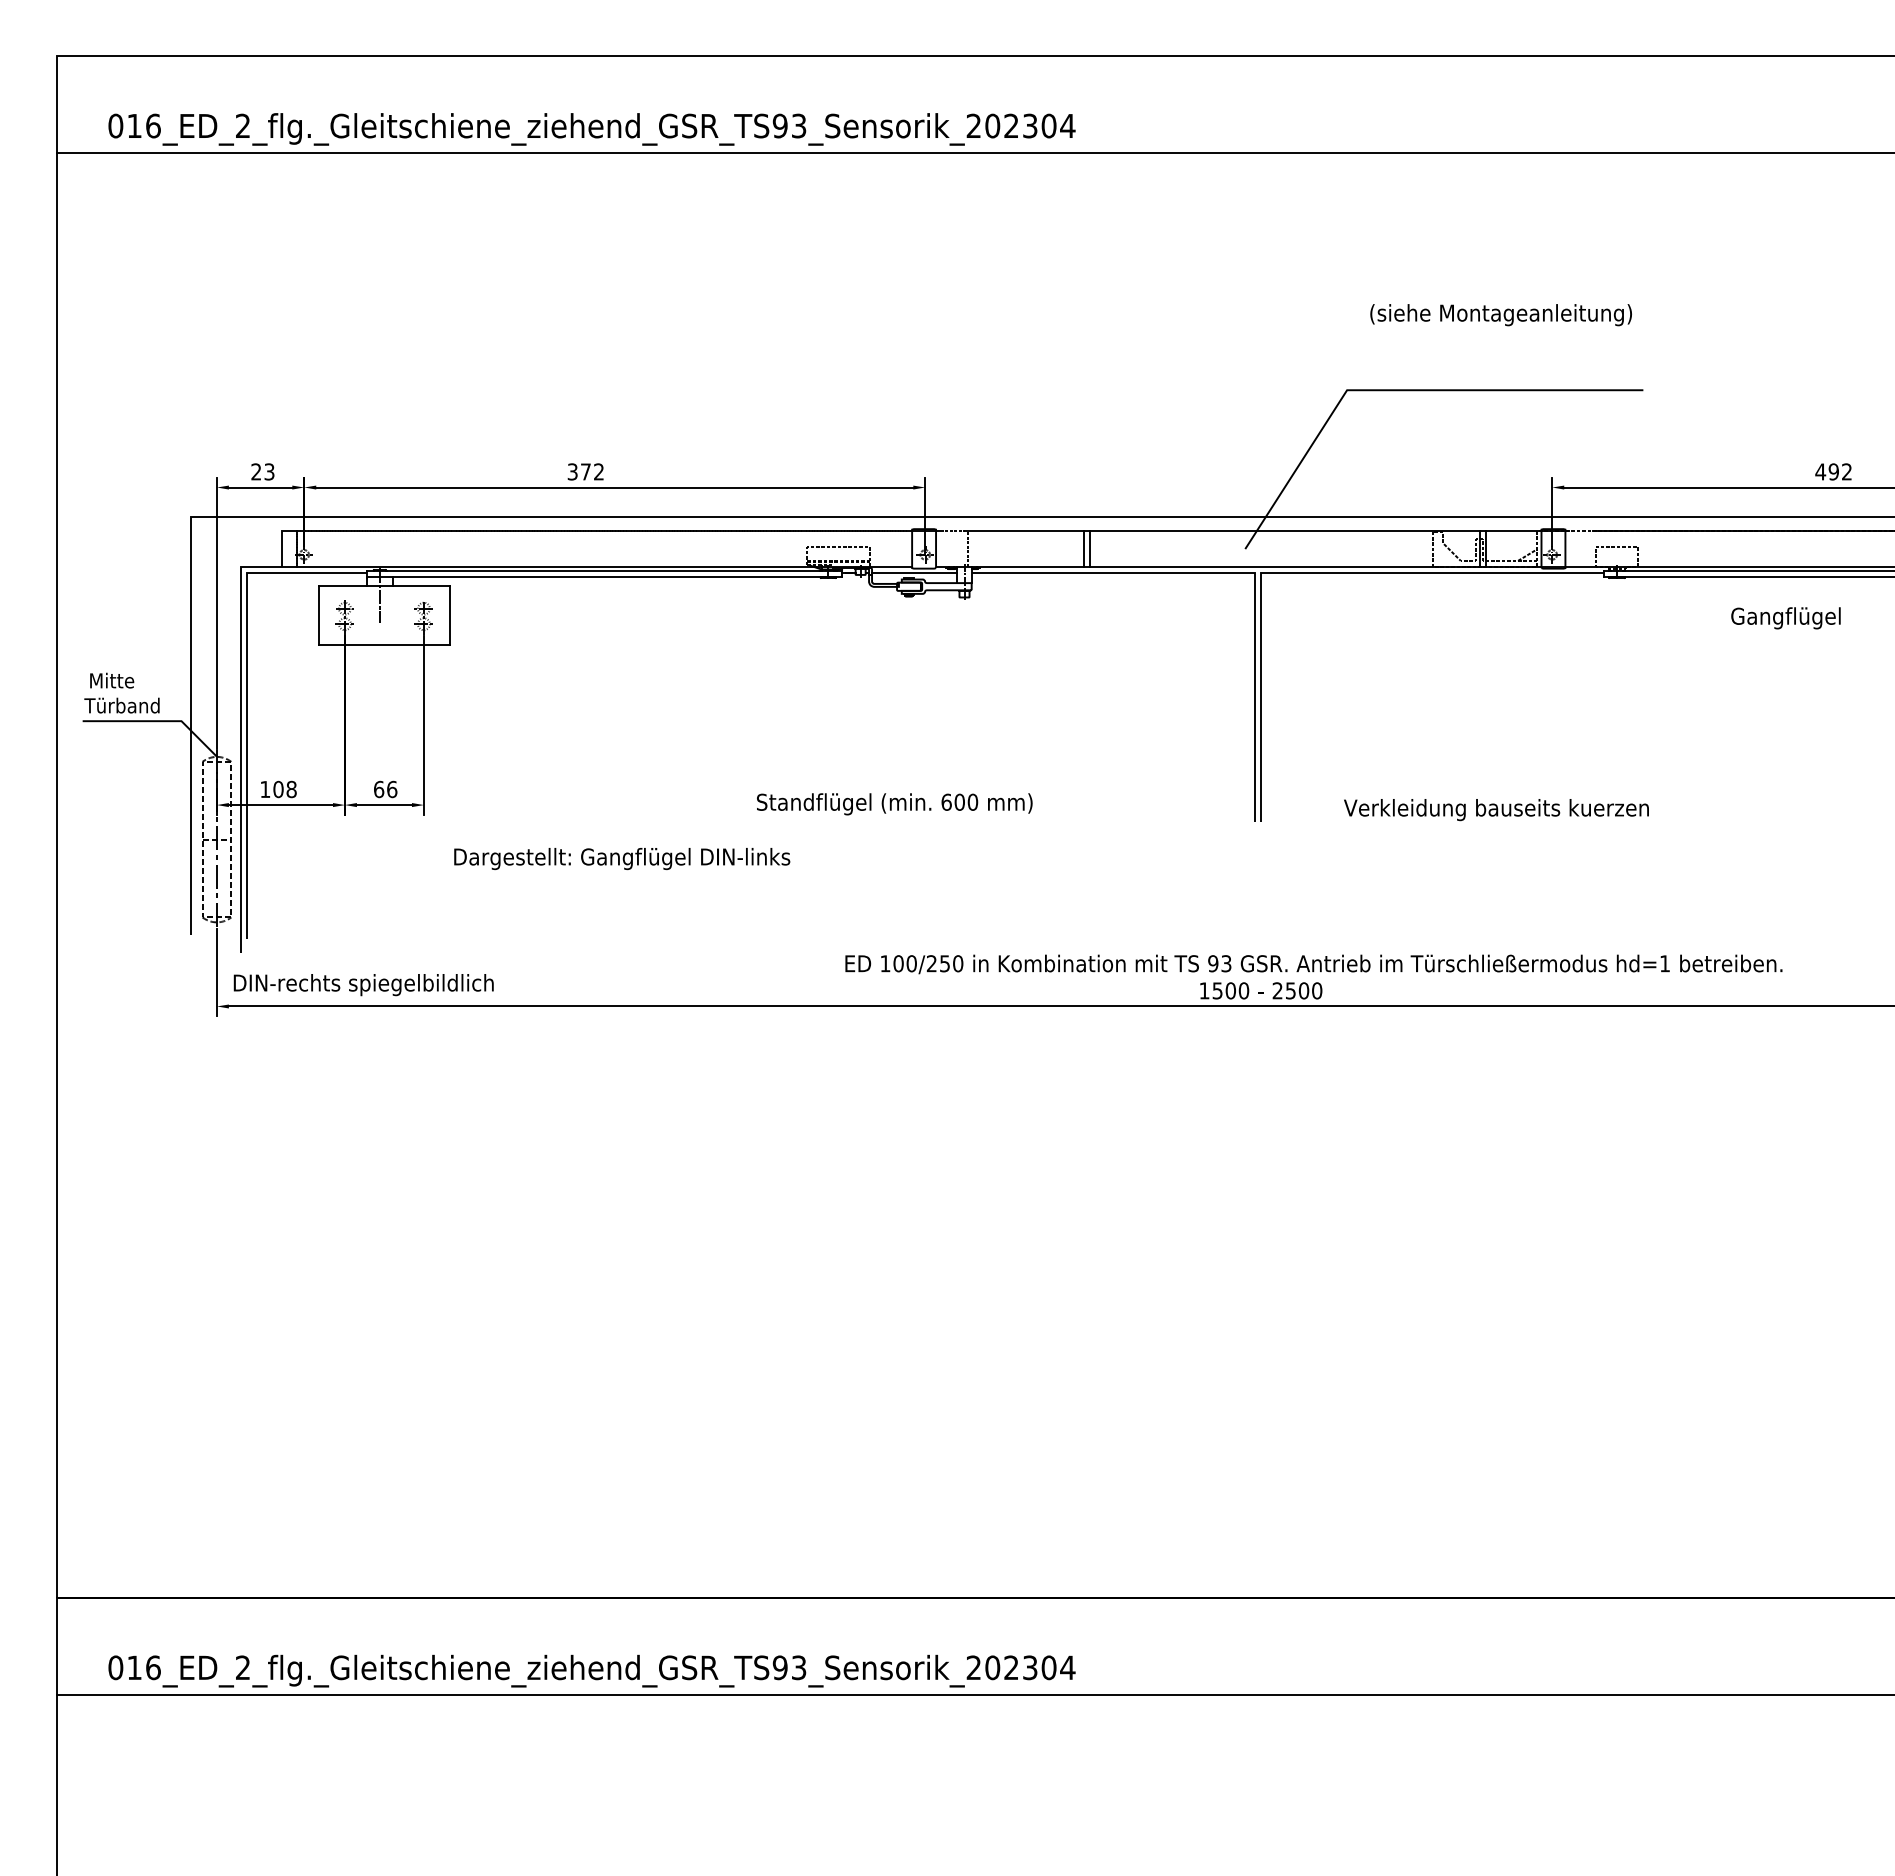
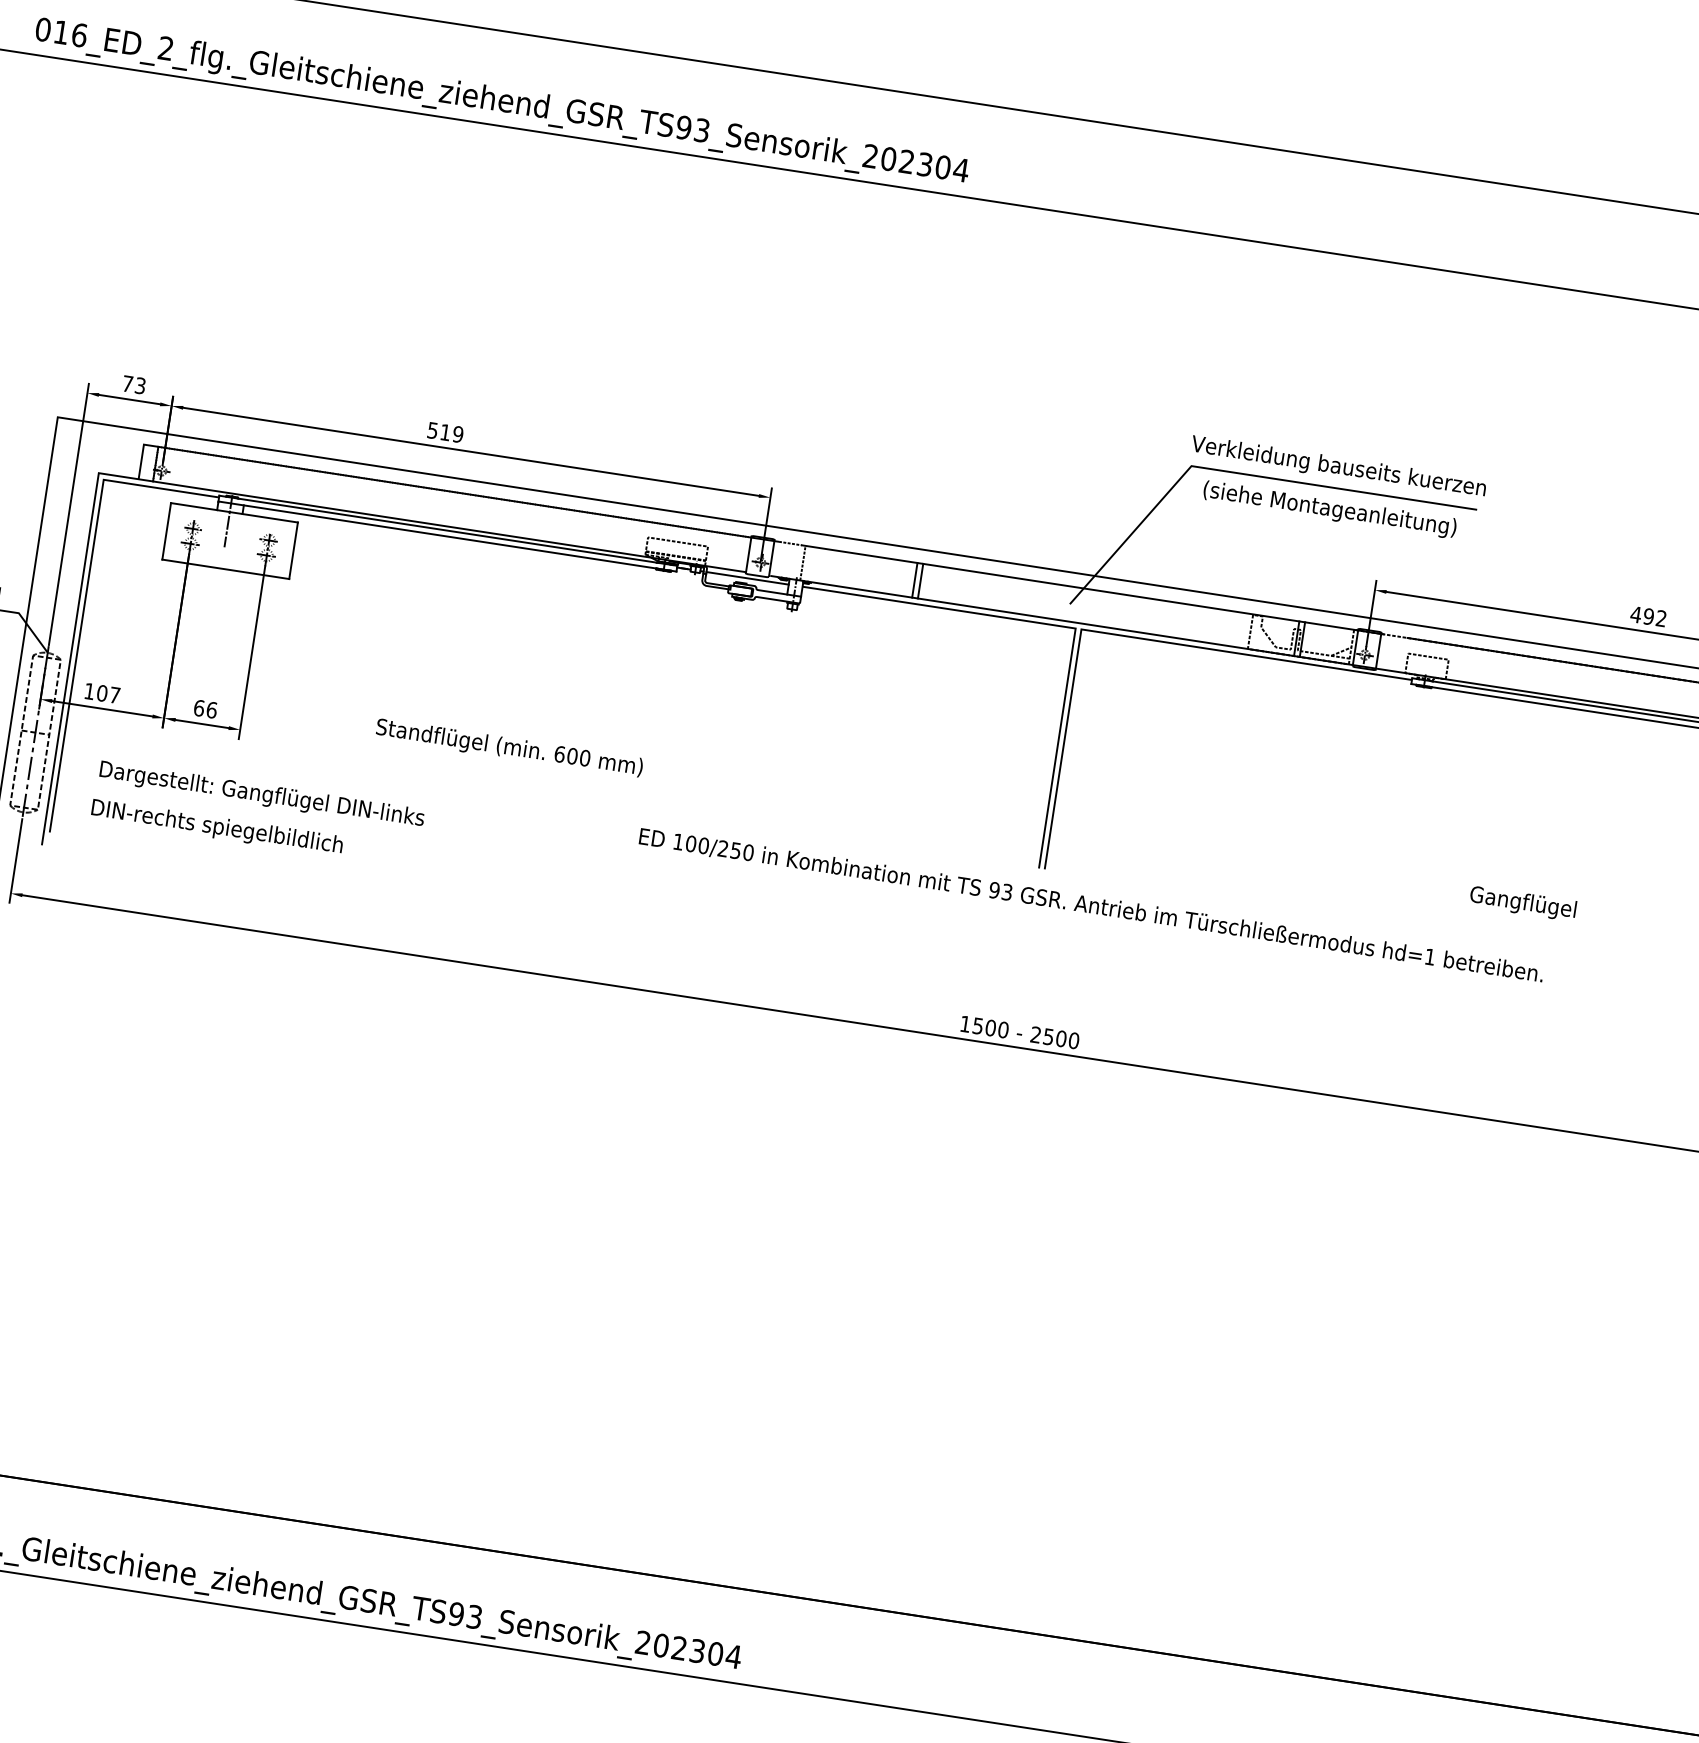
text: (1500, 315) -> (1329, 510), moved
text: (256, 471) -> (127, 383), 23 -> 73
text: (586, 471) -> (446, 432), 372 -> 519
text: (1785, 618) -> (1522, 903), moved
text: (291, 789) -> (114, 695), 108 -> 107
text: (894, 804) -> (509, 748), moved
text: (1496, 810) -> (1338, 468), moved
text: (622, 859) -> (262, 795), moved
text: (1313, 964) -> (1091, 905), moved
text: (363, 985) -> (216, 828), moved

